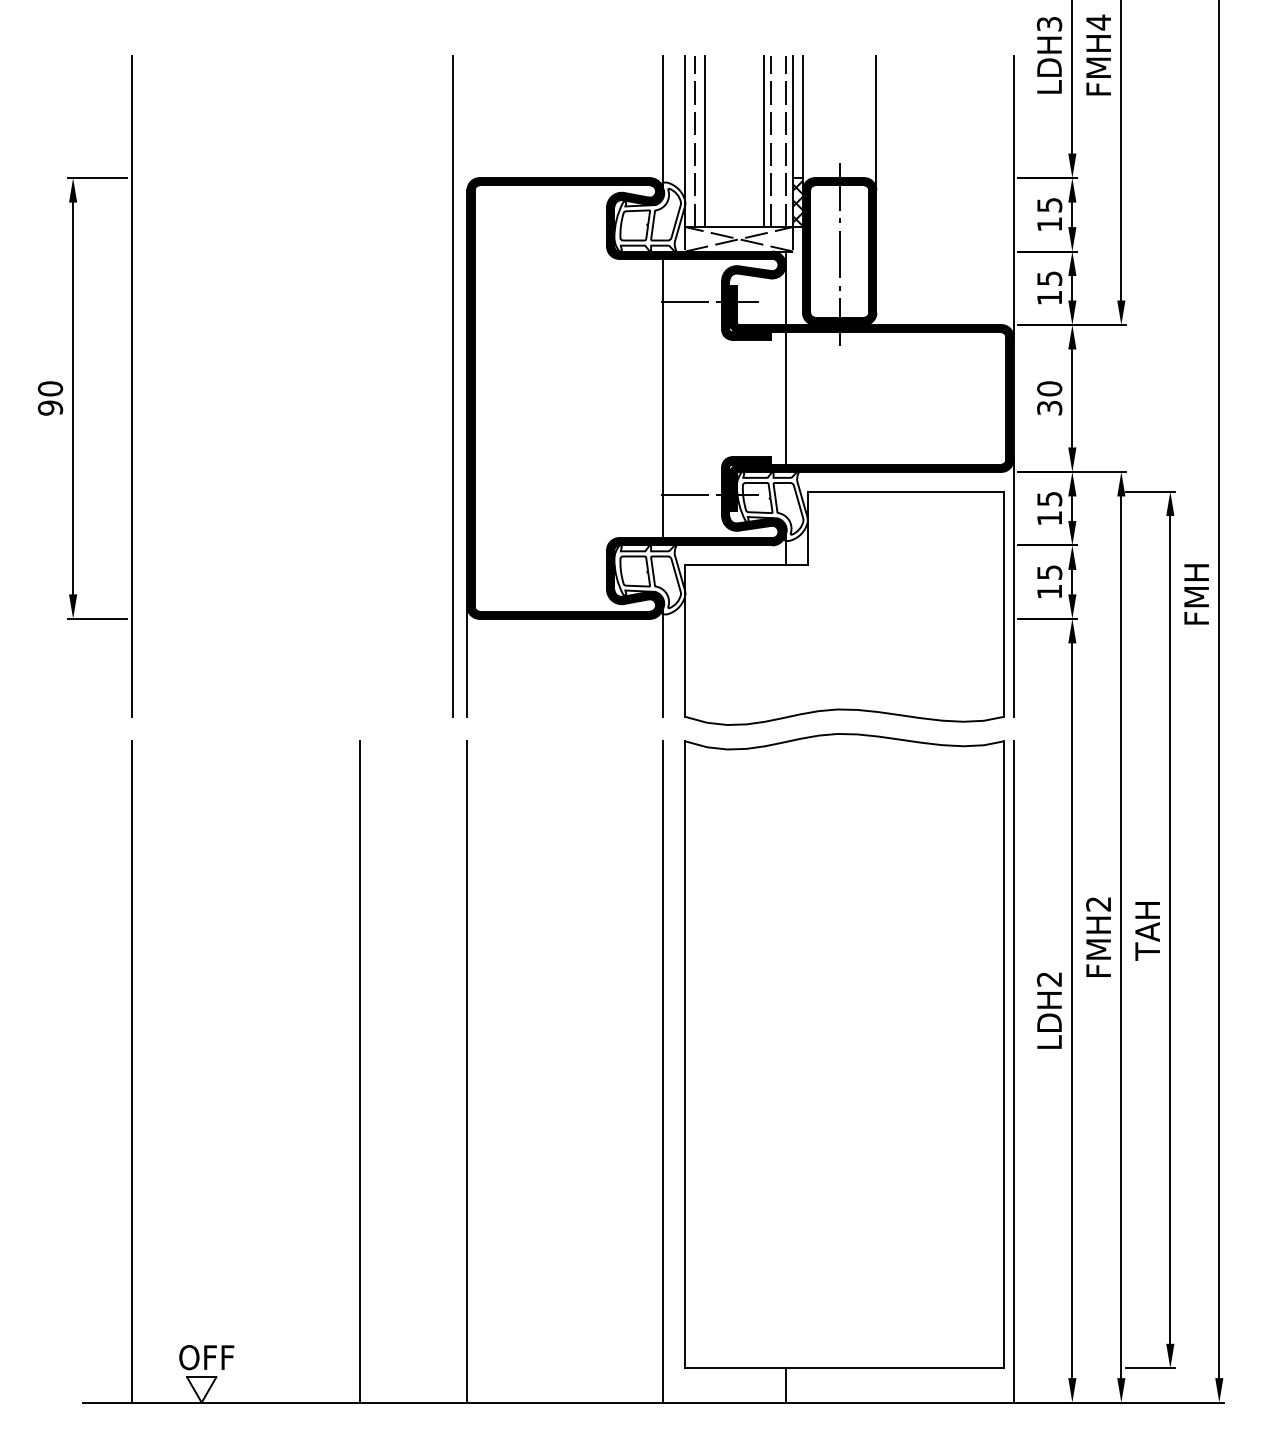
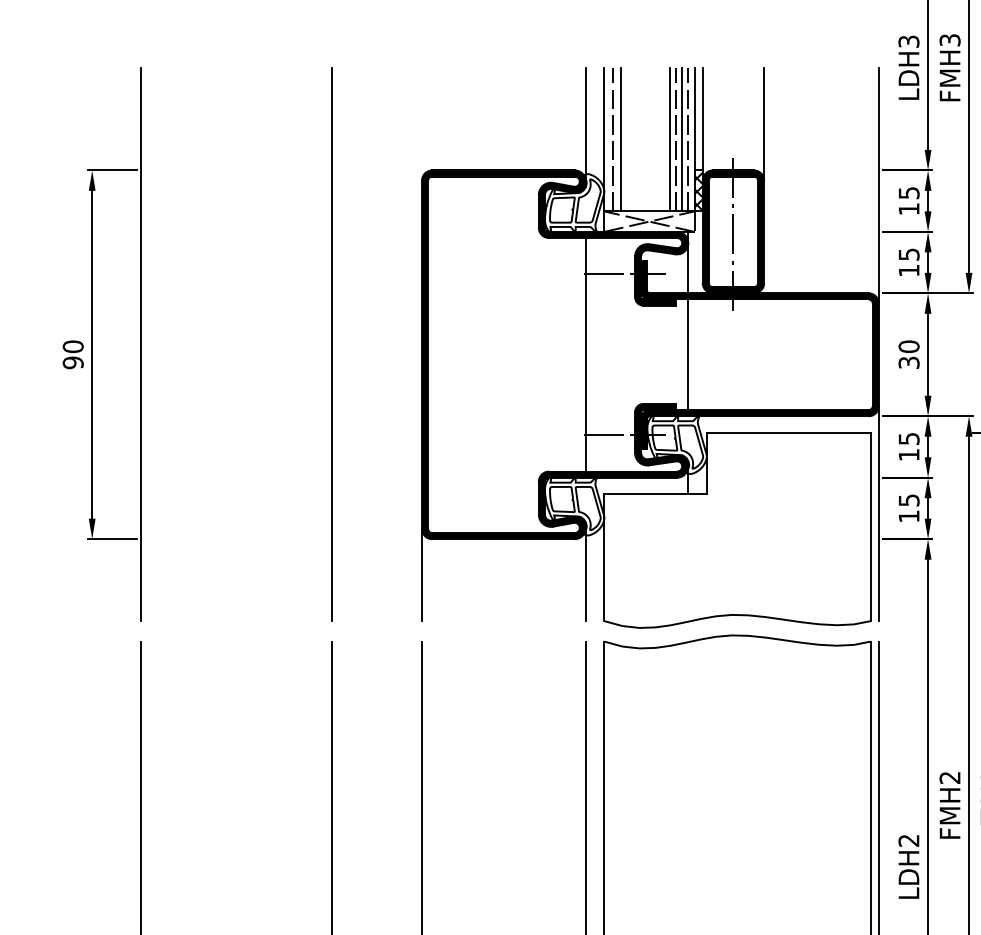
text: (1098, 22) -> (949, 40), FMH4 -> FMH3
line: (778, 141) -> (682, 139), added
line: (452, 386) -> (331, 344), moved

